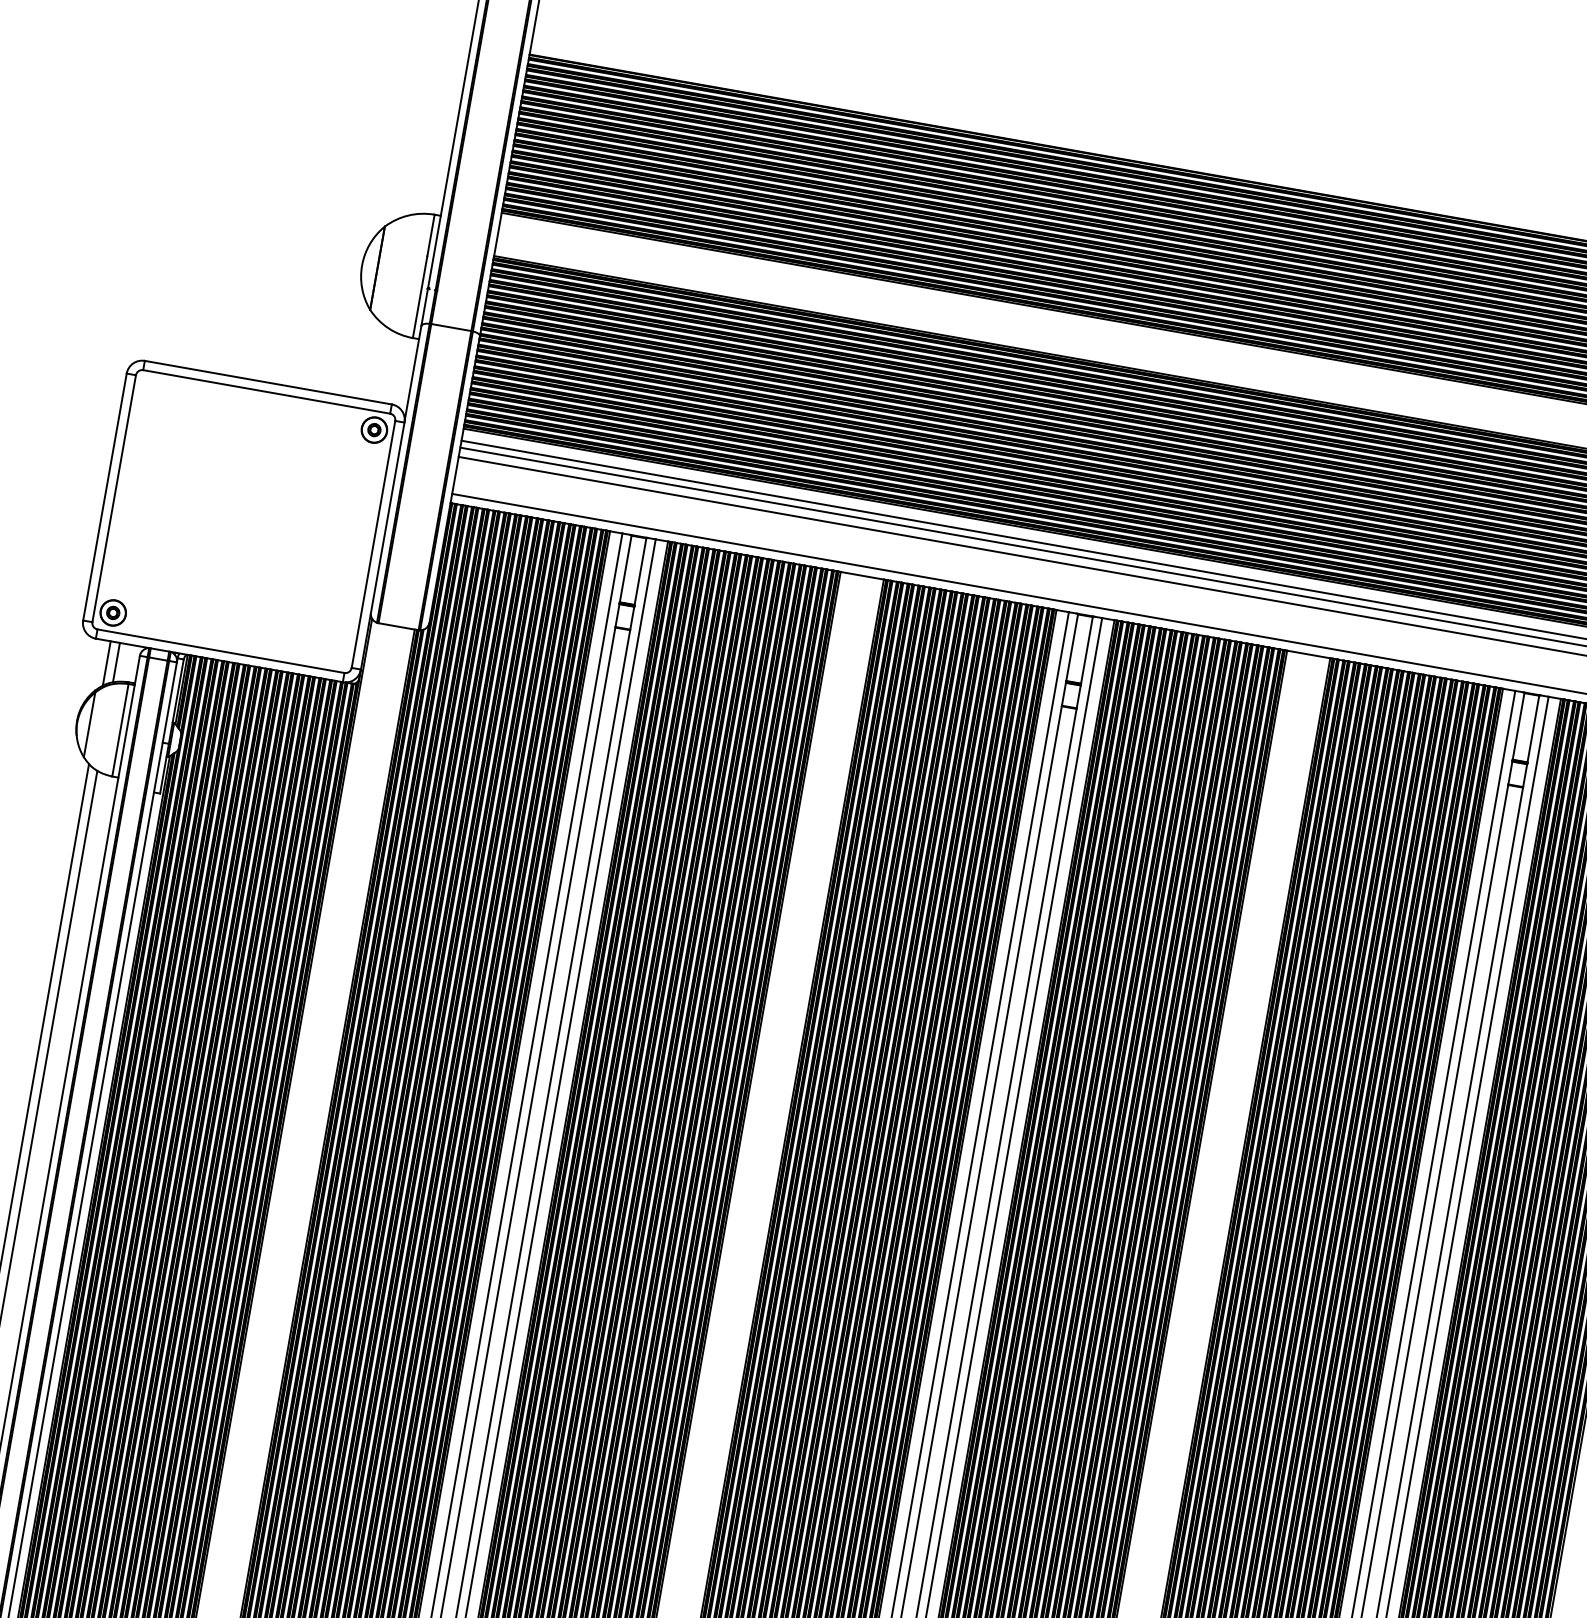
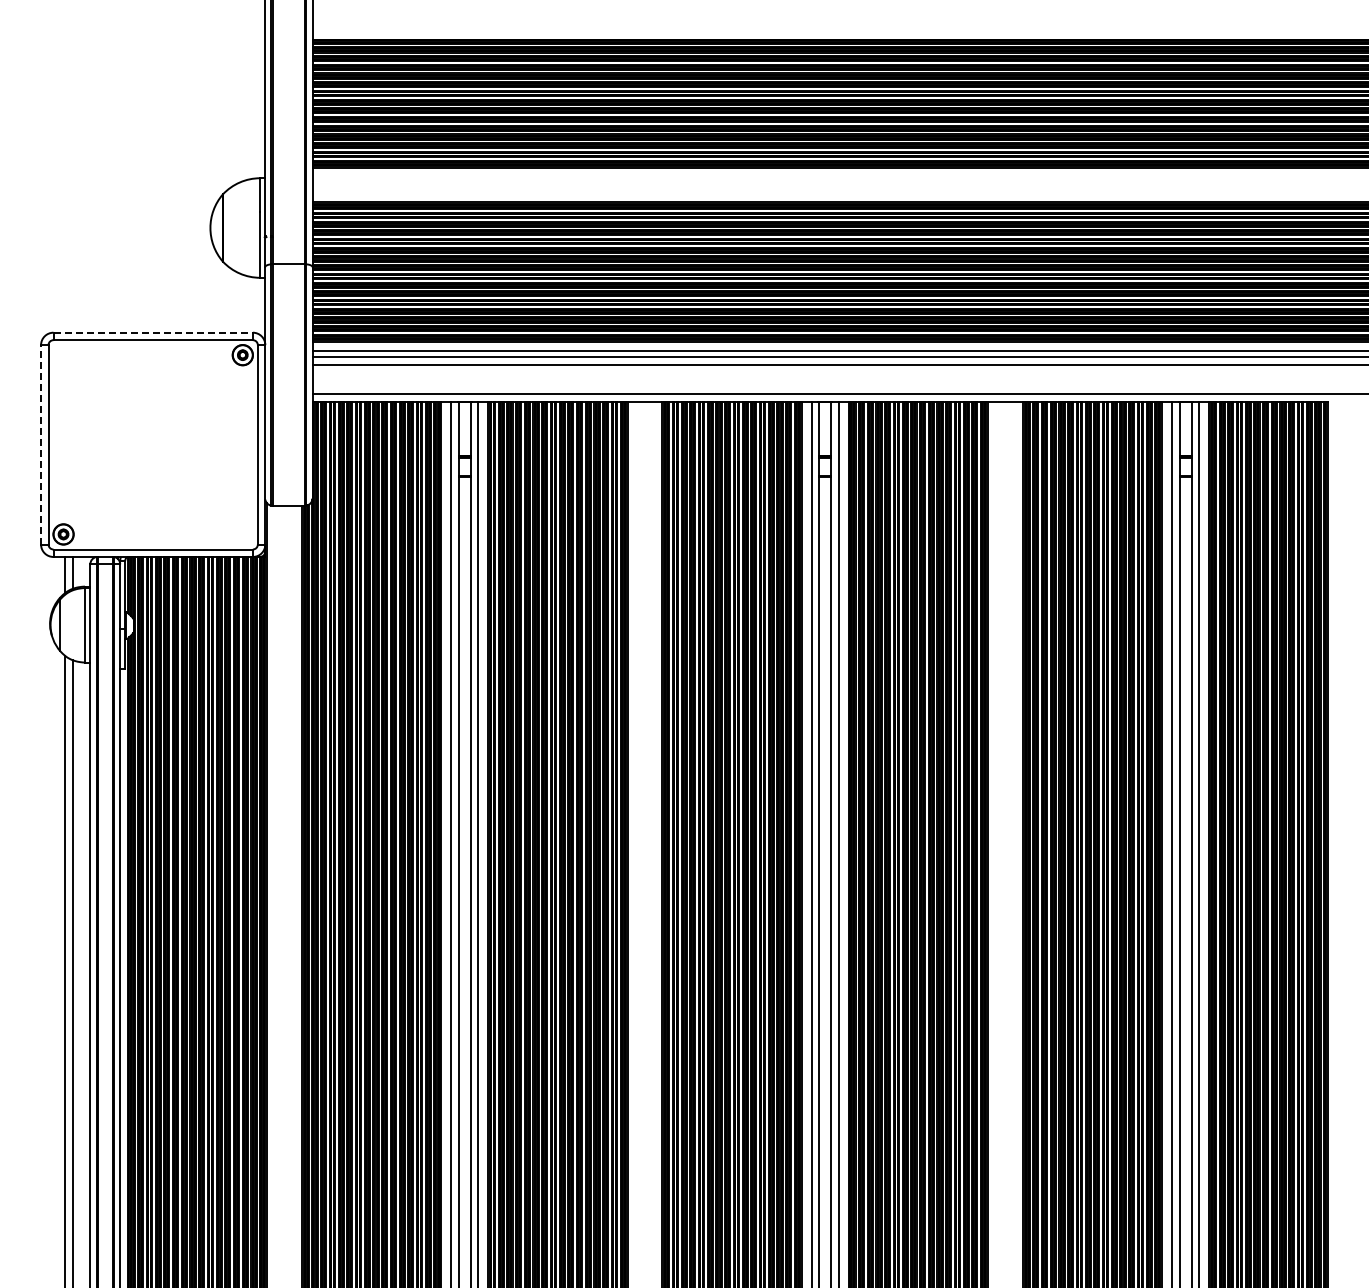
line: (268, 382) -> (153, 332), solid -> dashed
line: (105, 496) -> (41, 444), solid -> dashed

